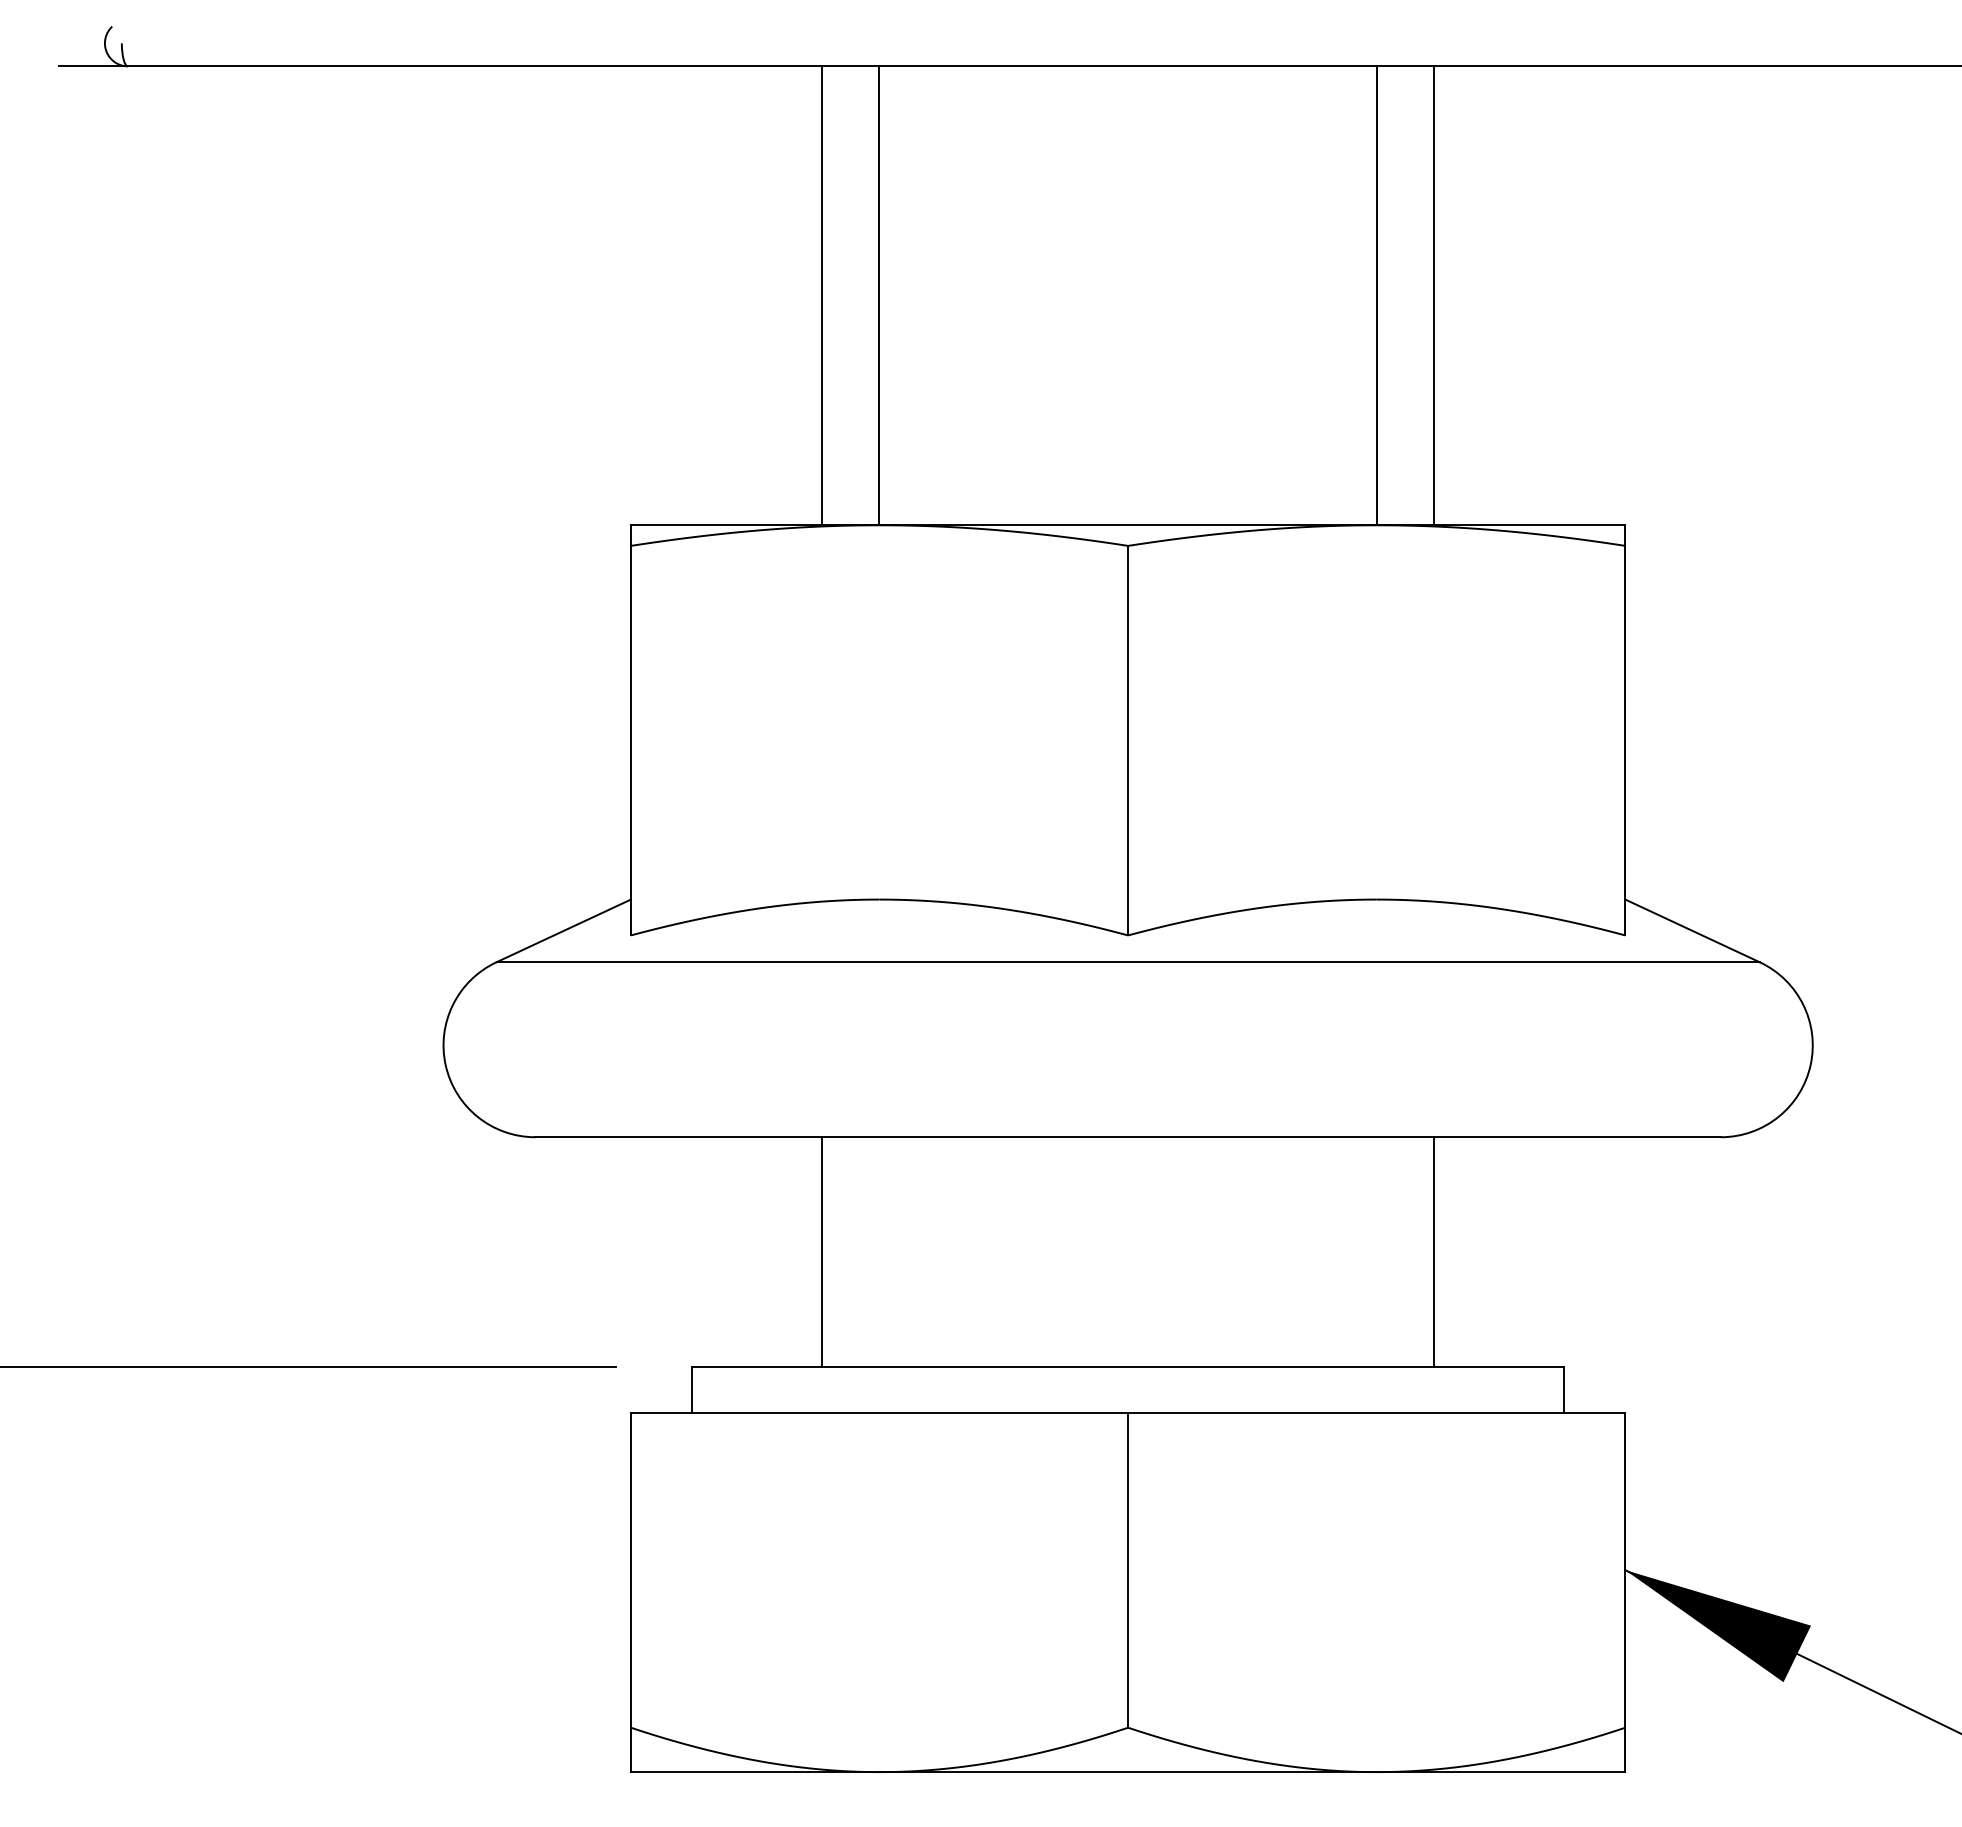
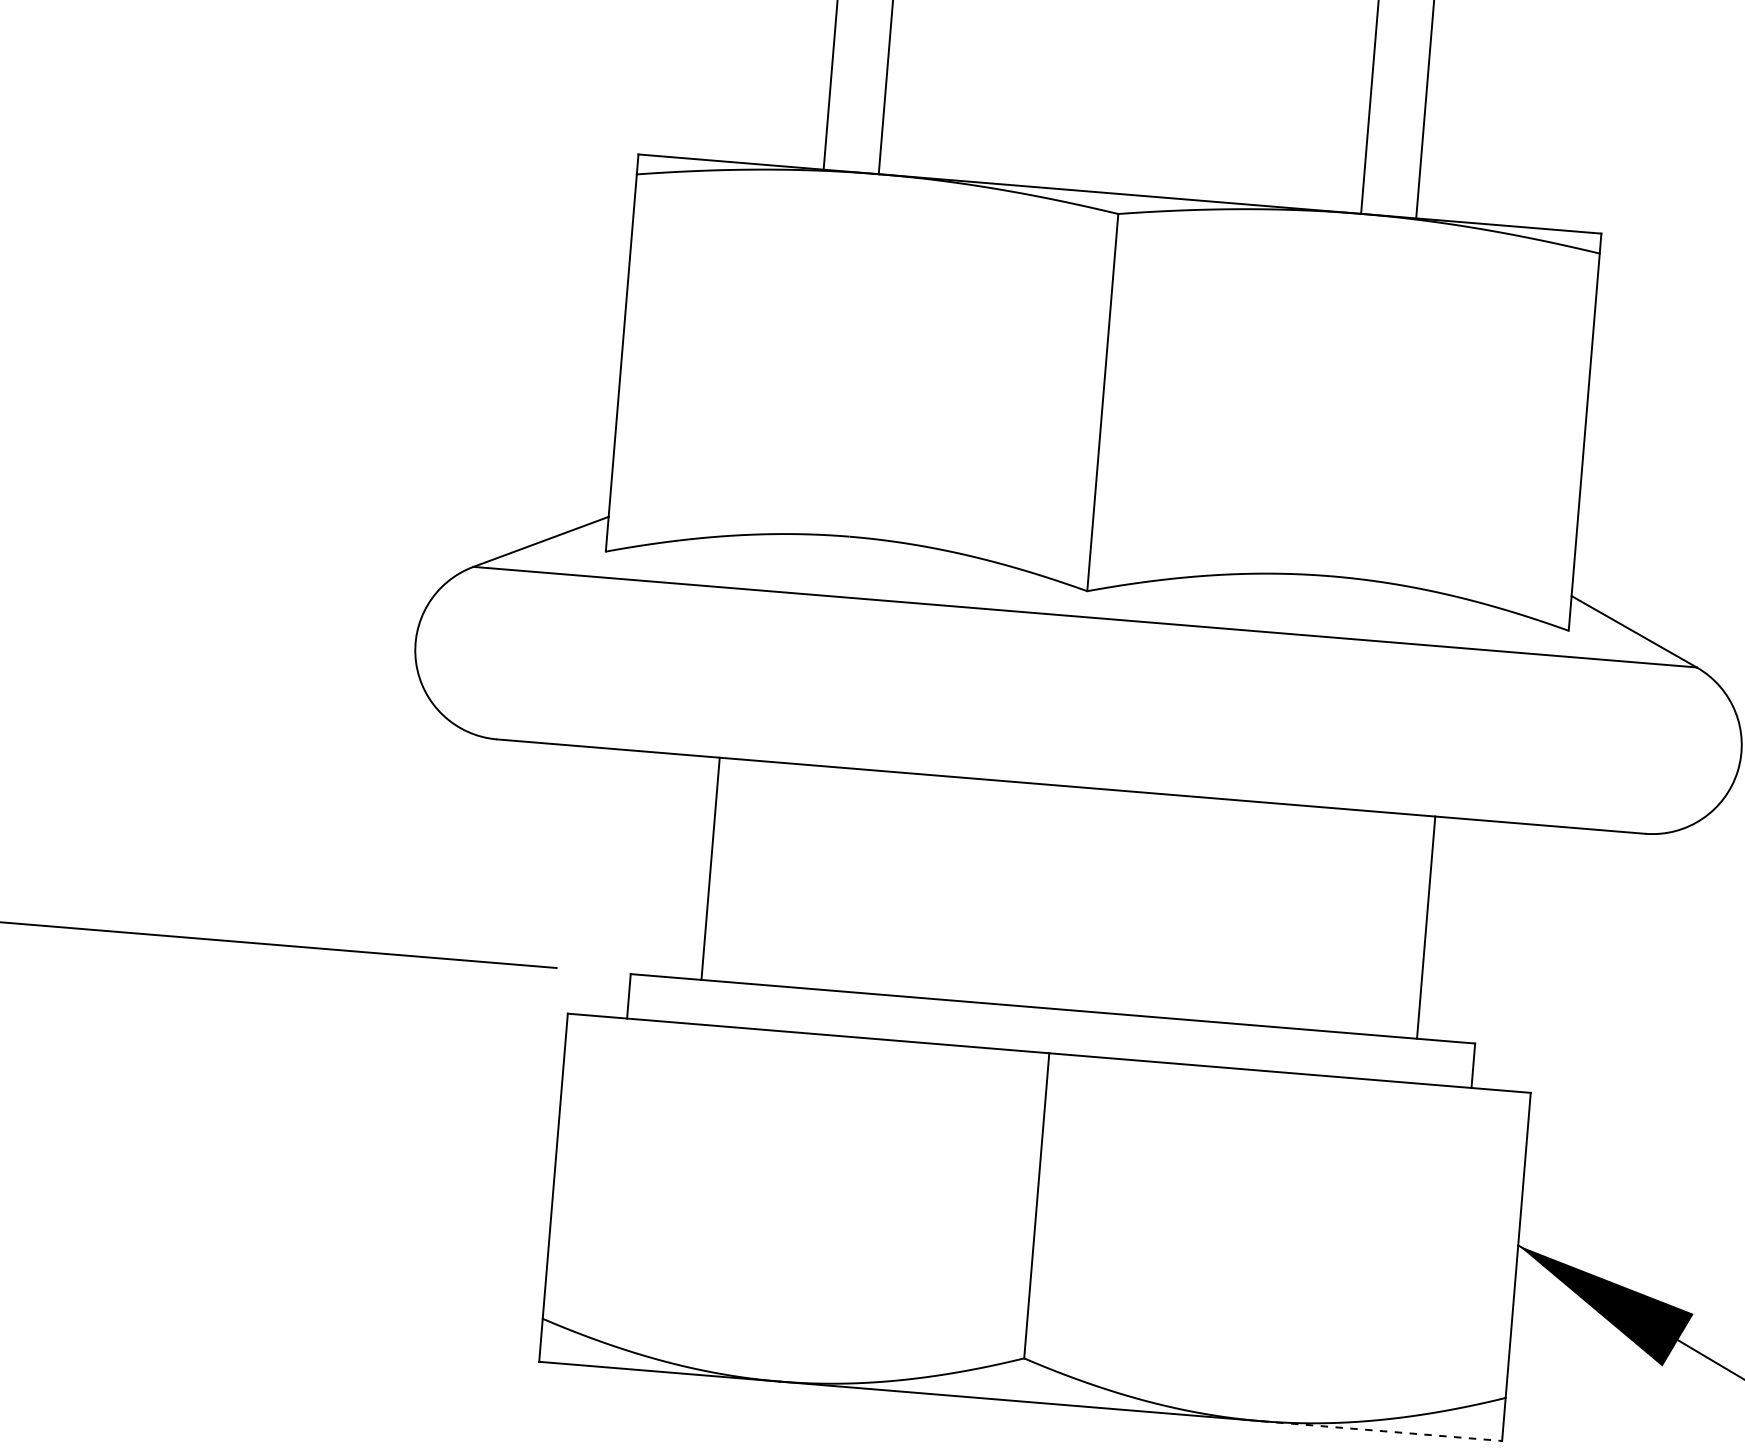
line: (822, 1251) -> (710, 868), moved
line: (1434, 1251) -> (1426, 927), moved
line: (1501, 1772) -> (1382, 1431), solid -> dashed

